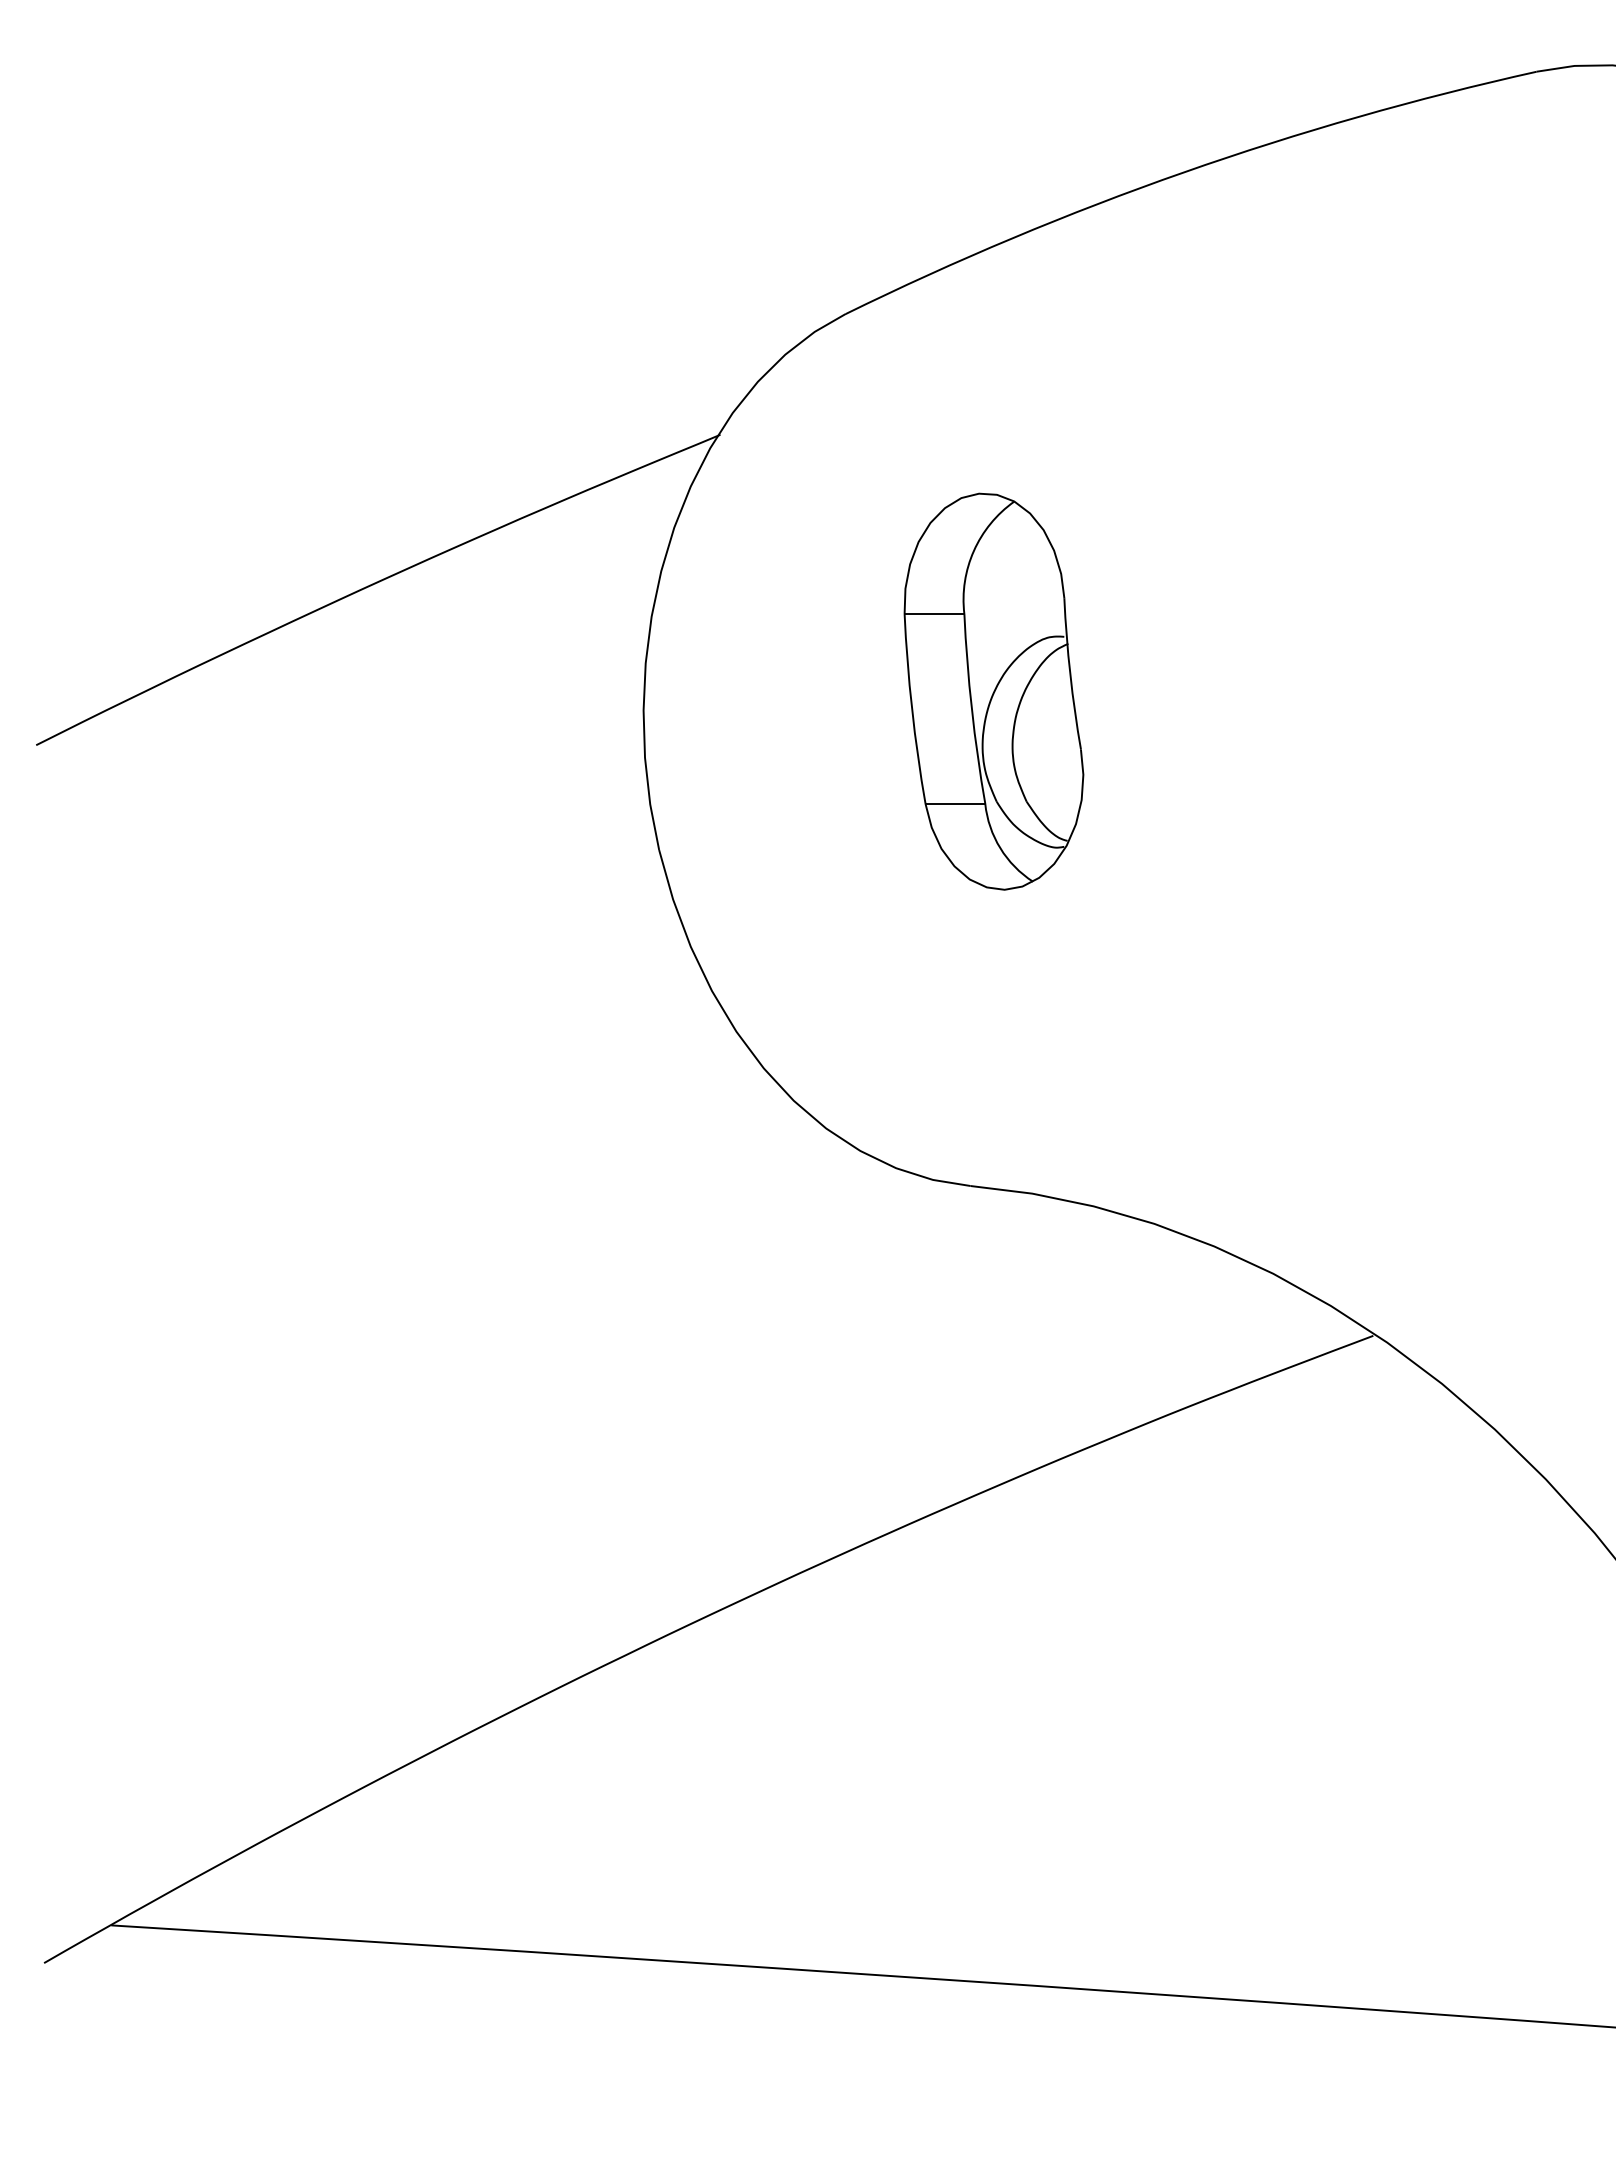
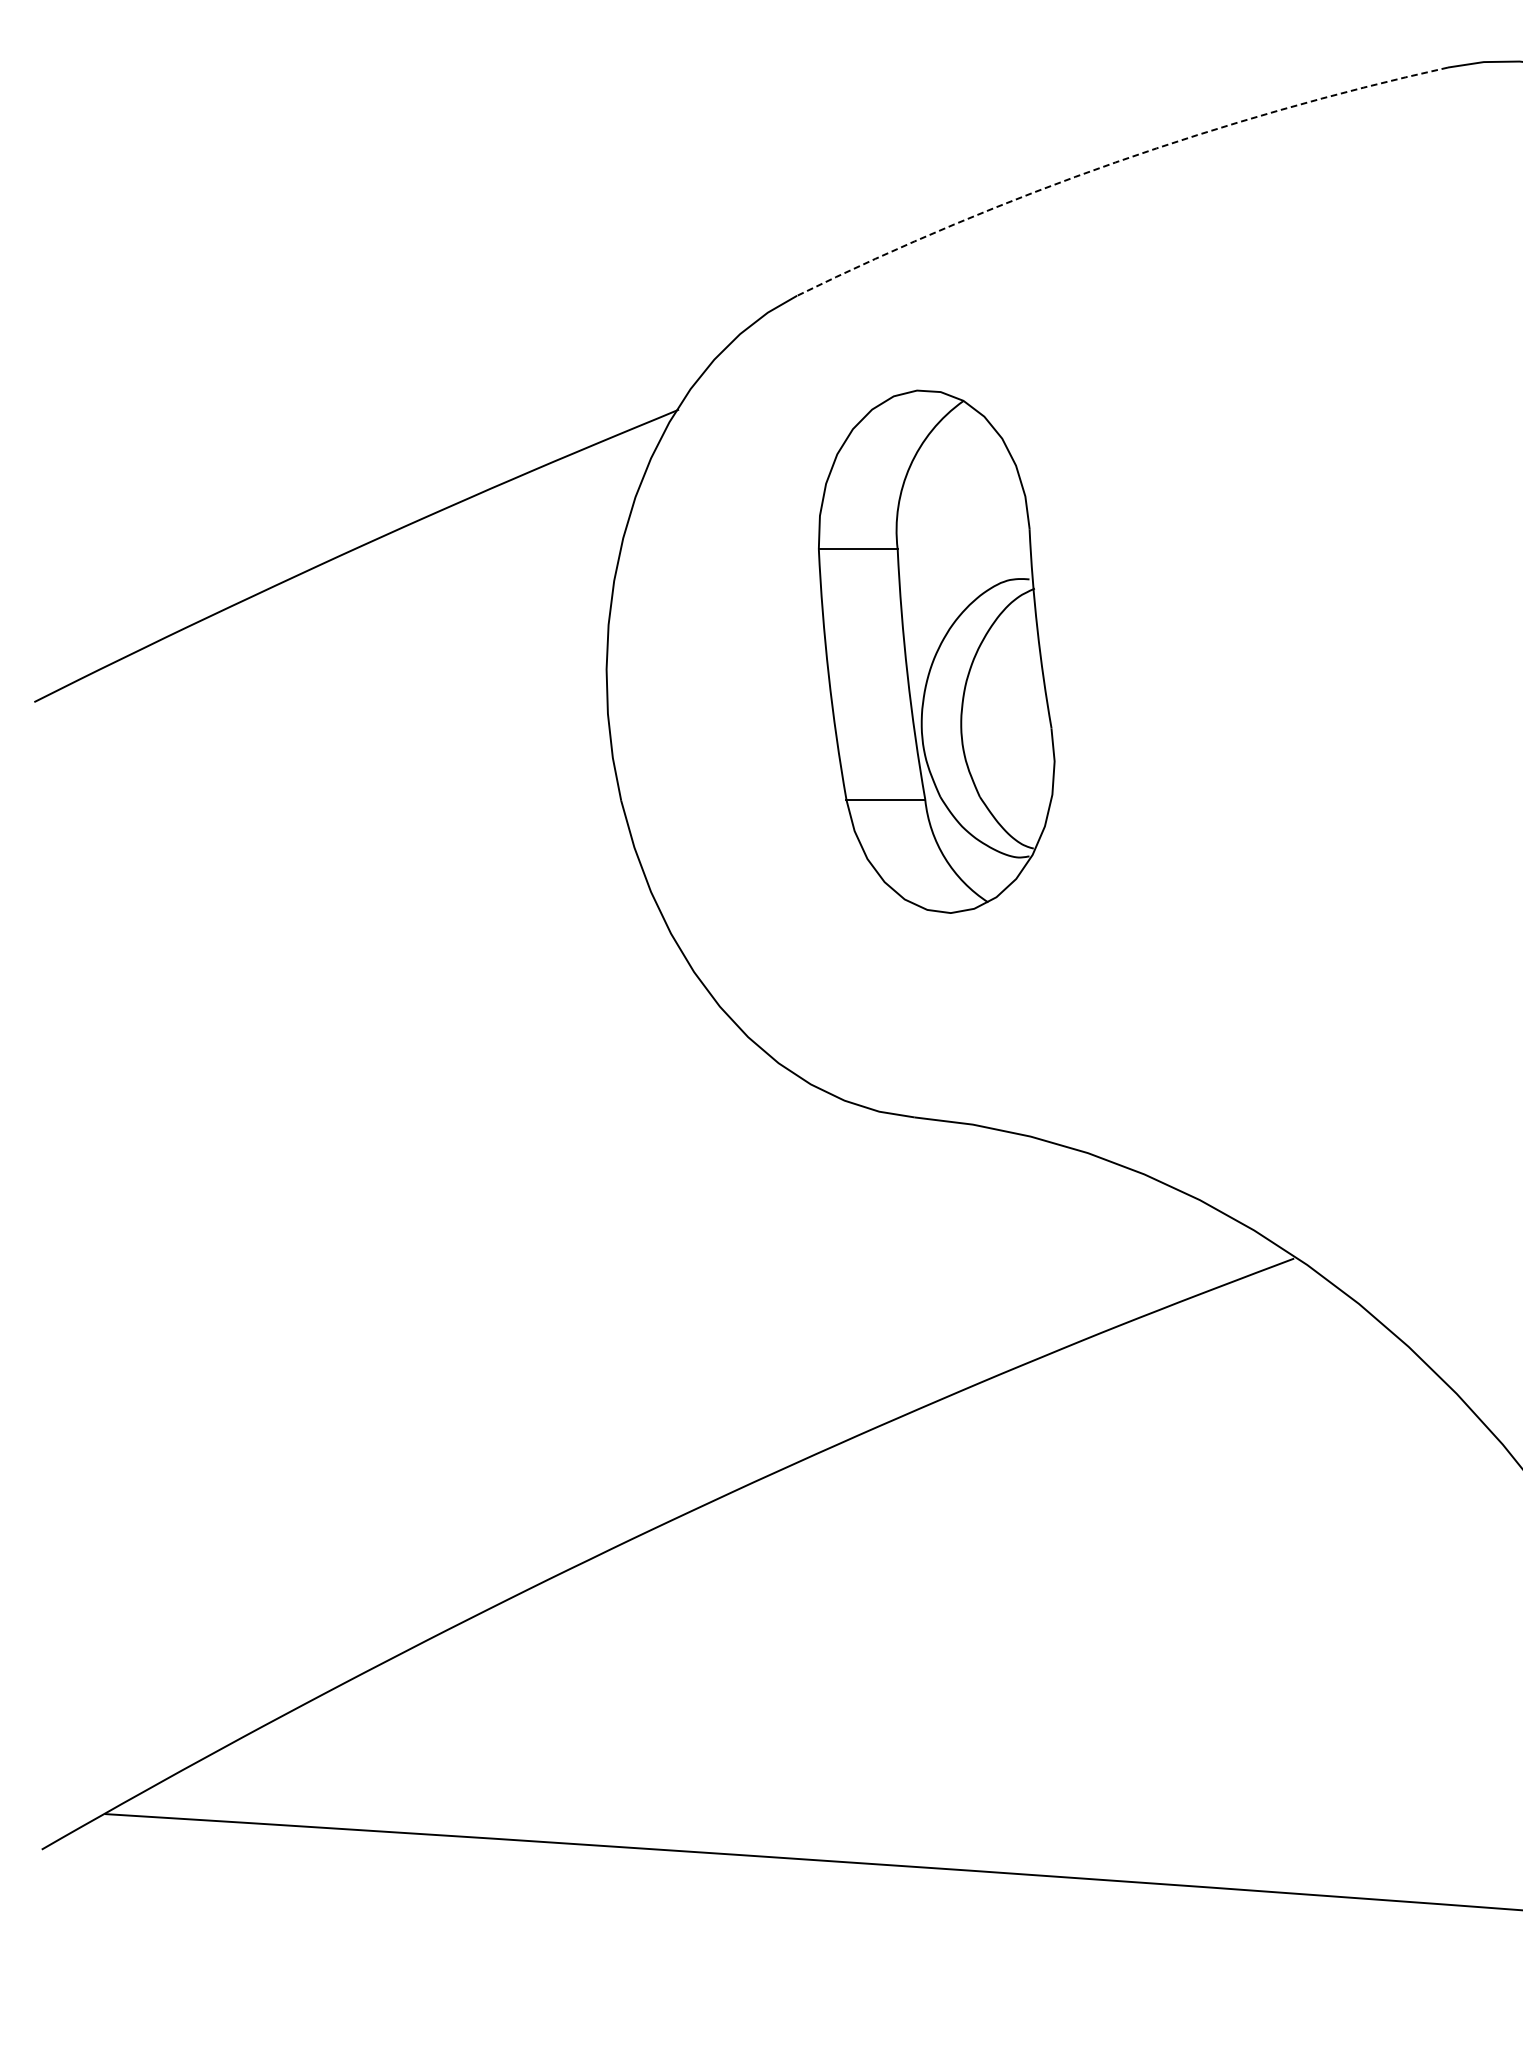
arc: (1183, 172) -> (1115, 162), solid -> dashed
part: (993, 691) -> (936, 651), size x1.4

